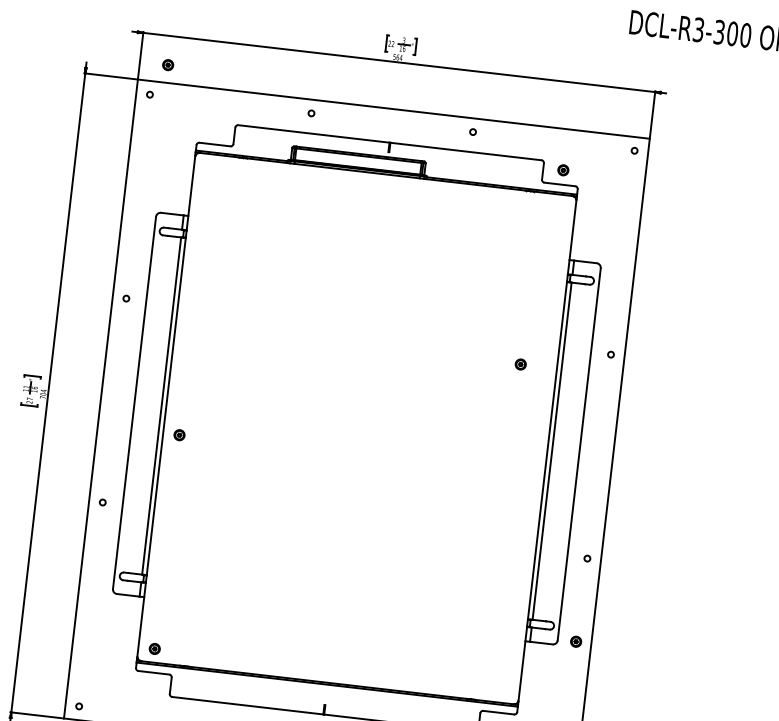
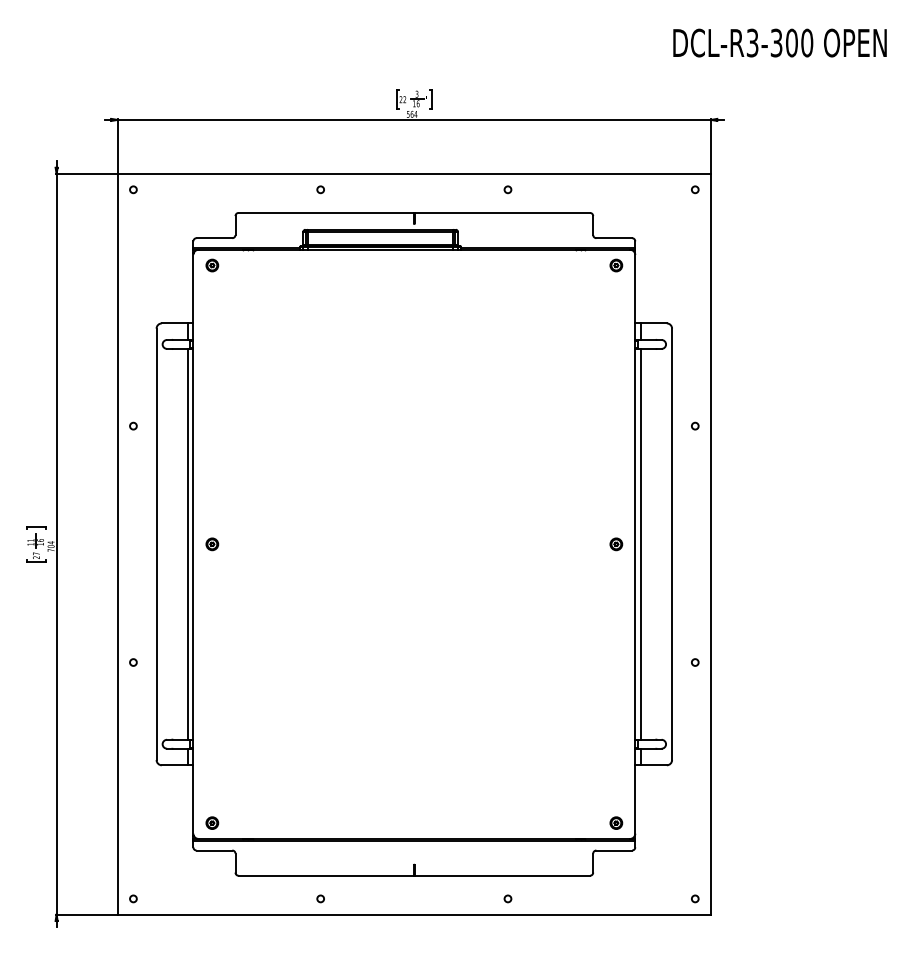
part: (168, 65) -> (212, 265), moved
part: (563, 170) -> (616, 265), moved
part: (520, 364) -> (616, 544), moved
part: (179, 435) -> (212, 544), moved
part: (576, 641) -> (616, 822), moved

